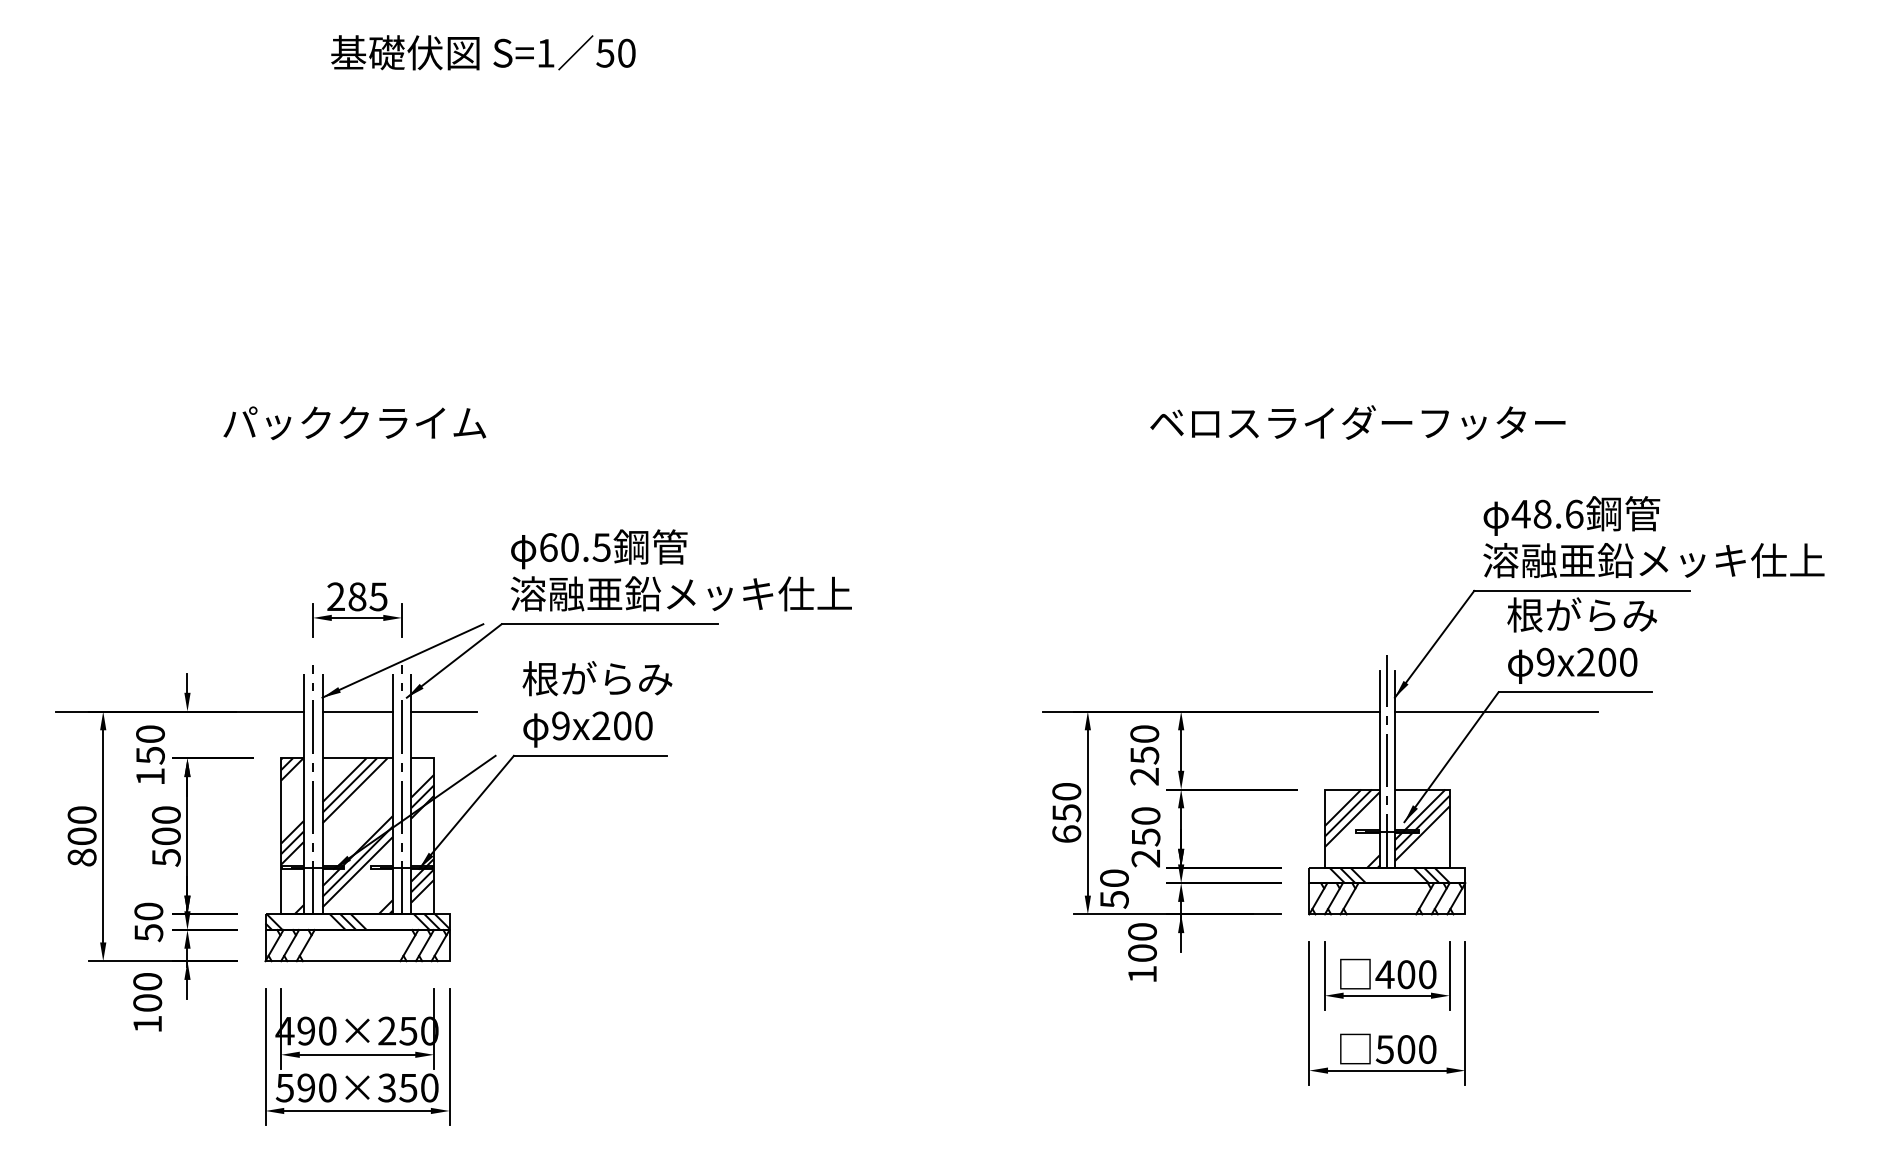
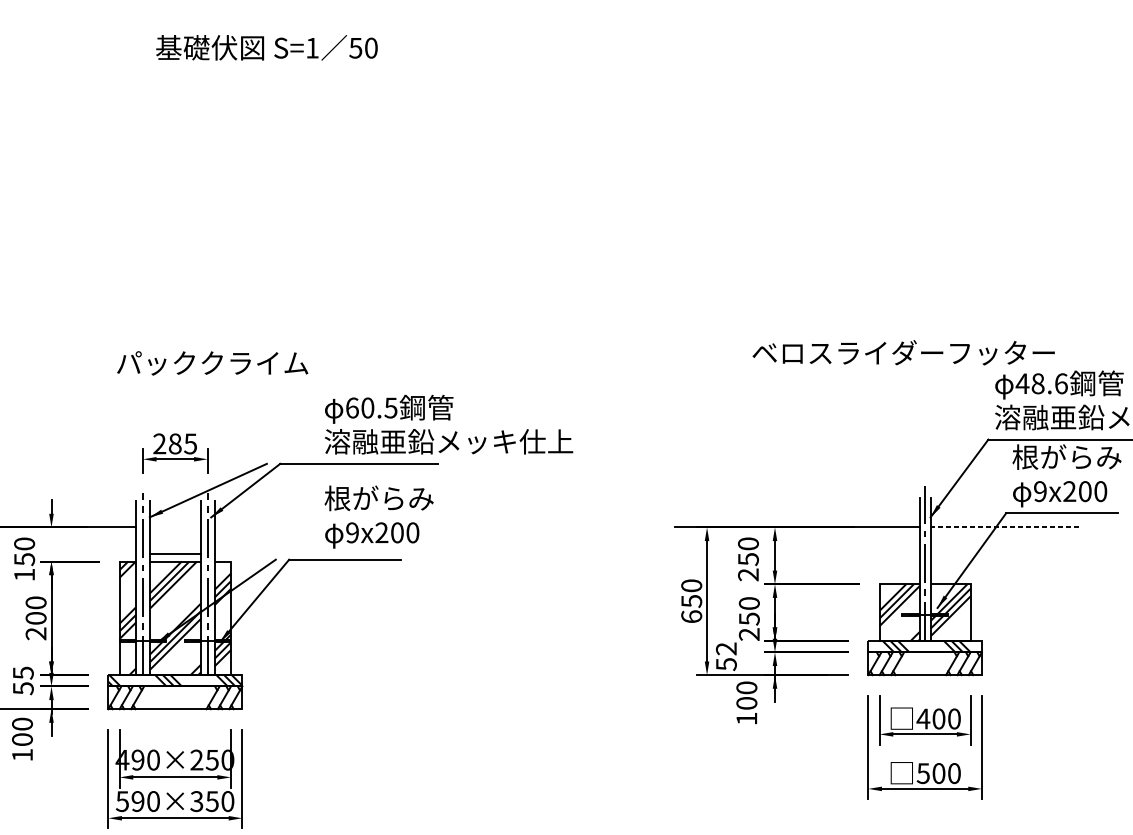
text: (354, 422) -> (212, 362), moved
text: (1357, 422) -> (903, 352), moved
text: (680, 570) -> (448, 424), moved
text: (597, 704) -> (379, 517), moved
line: (357, 711) -> (175, 554), moved
line: (443, 711) -> (237, 527), removed
line: (1496, 711) -> (1004, 527), solid -> dashed
text: (165, 857) -> (35, 633), 500 -> 200
text: (1114, 878) -> (726, 649), 50 -> 52
text: (148, 911) -> (23, 673), 50 -> 55

